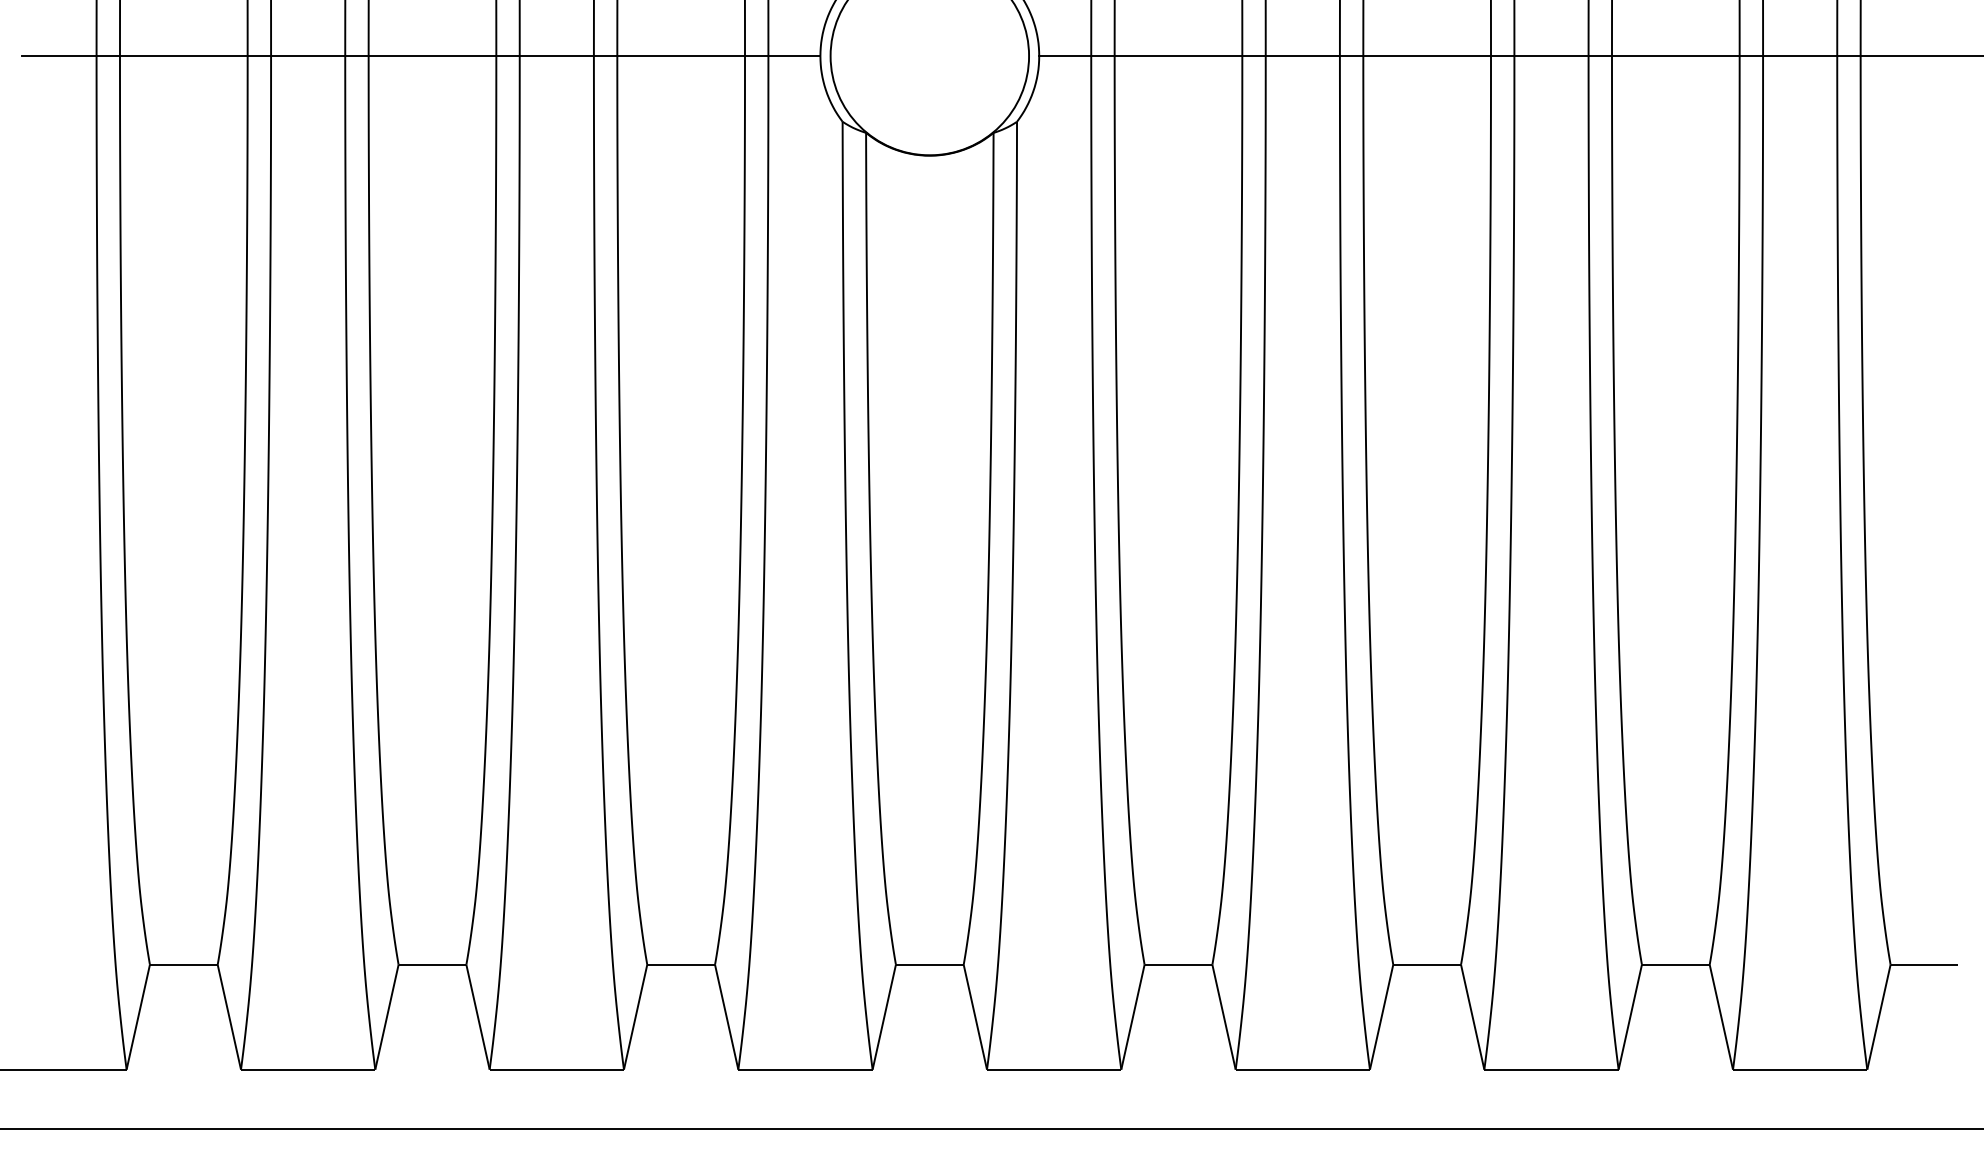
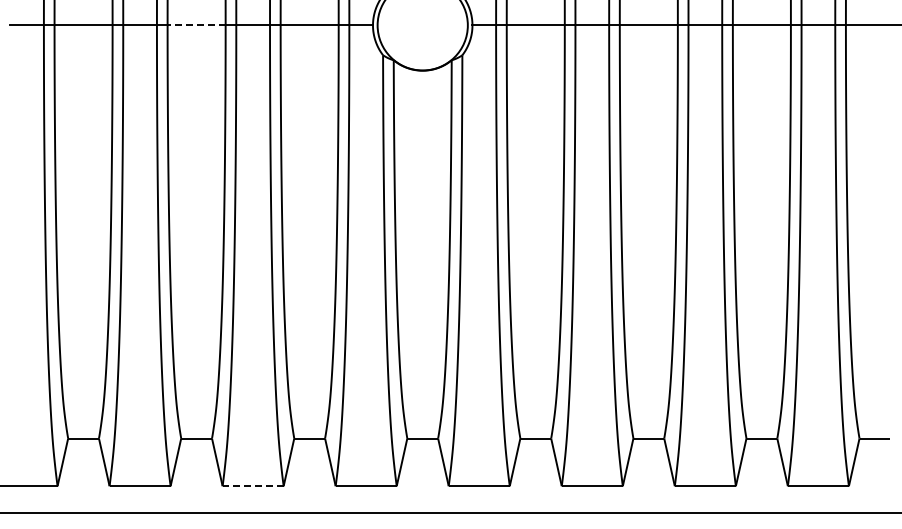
line: (432, 56) -> (196, 25), solid -> dashed
line: (557, 1070) -> (253, 486), solid -> dashed

